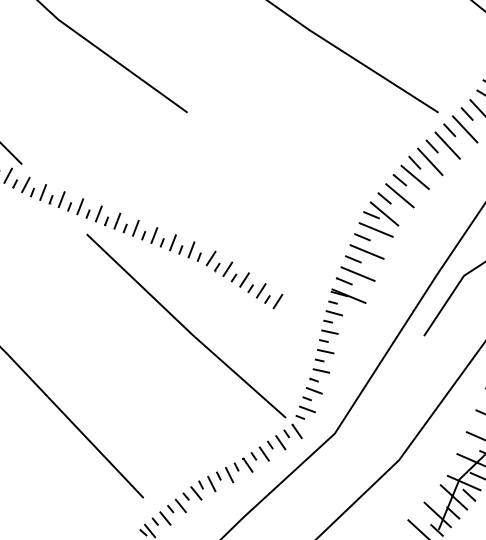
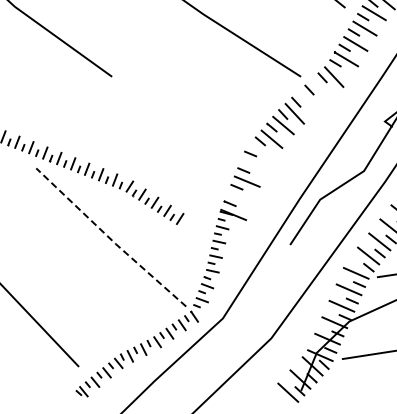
line: (464, 129) -> (320, 89), removed
line: (447, 145) -> (307, 101), removed
line: (384, 213) -> (260, 152), removed
line: (375, 230) -> (253, 165), removed
line: (358, 274) -> (240, 198), removed
line: (185, 327) -> (110, 238), solid -> dashed

